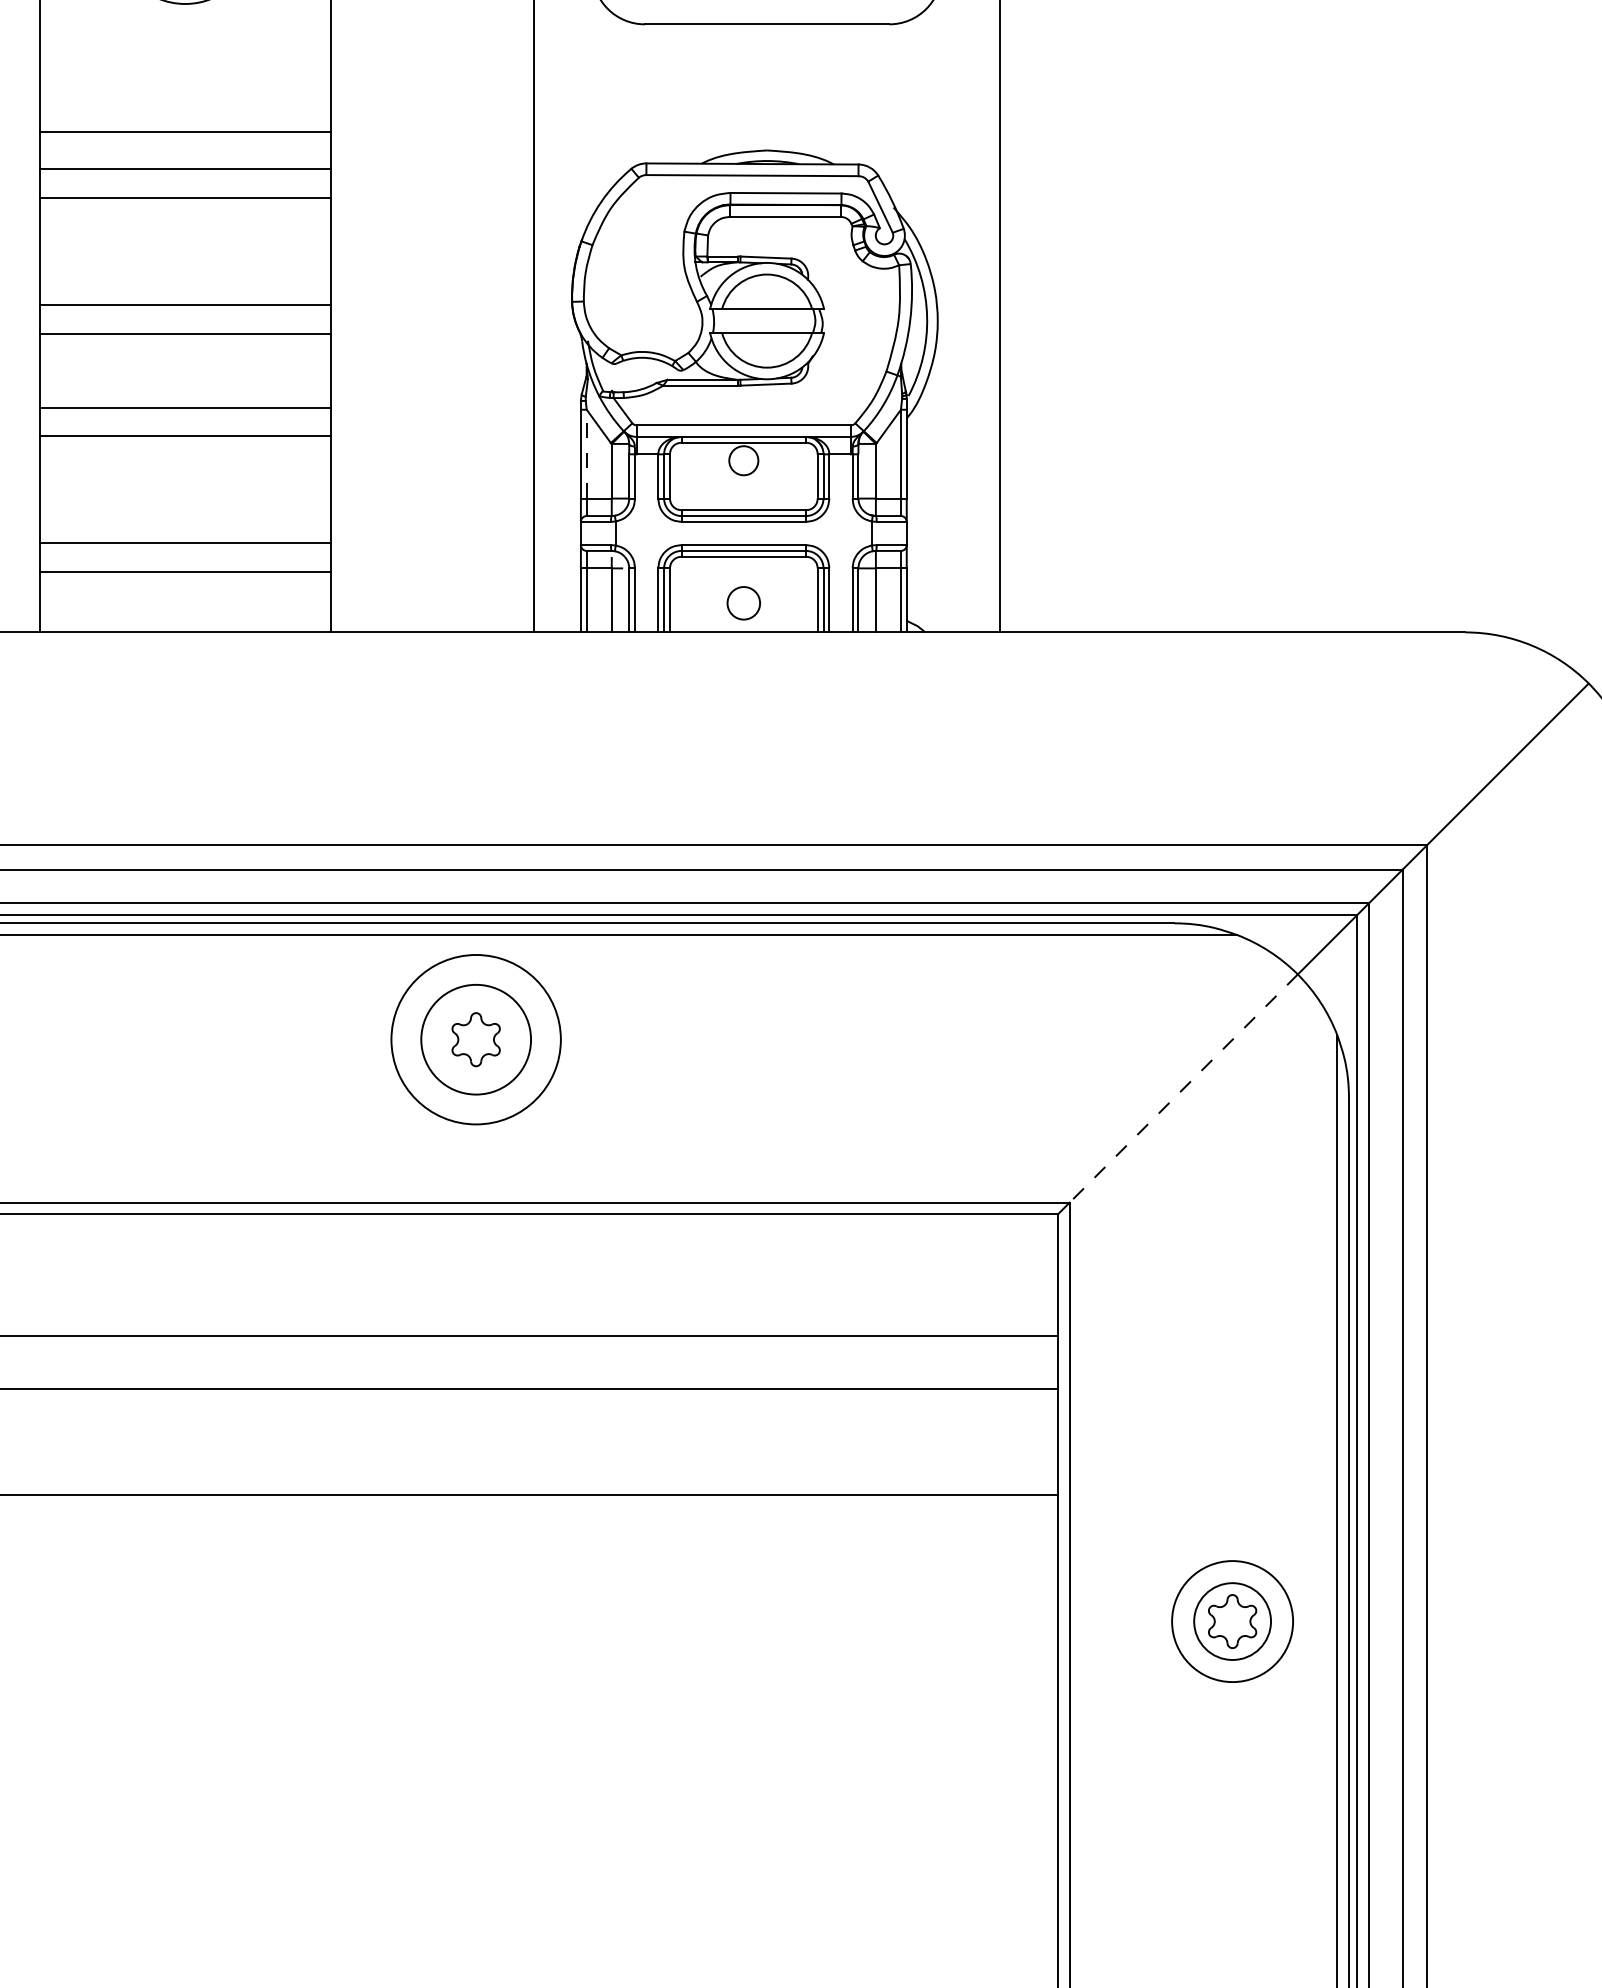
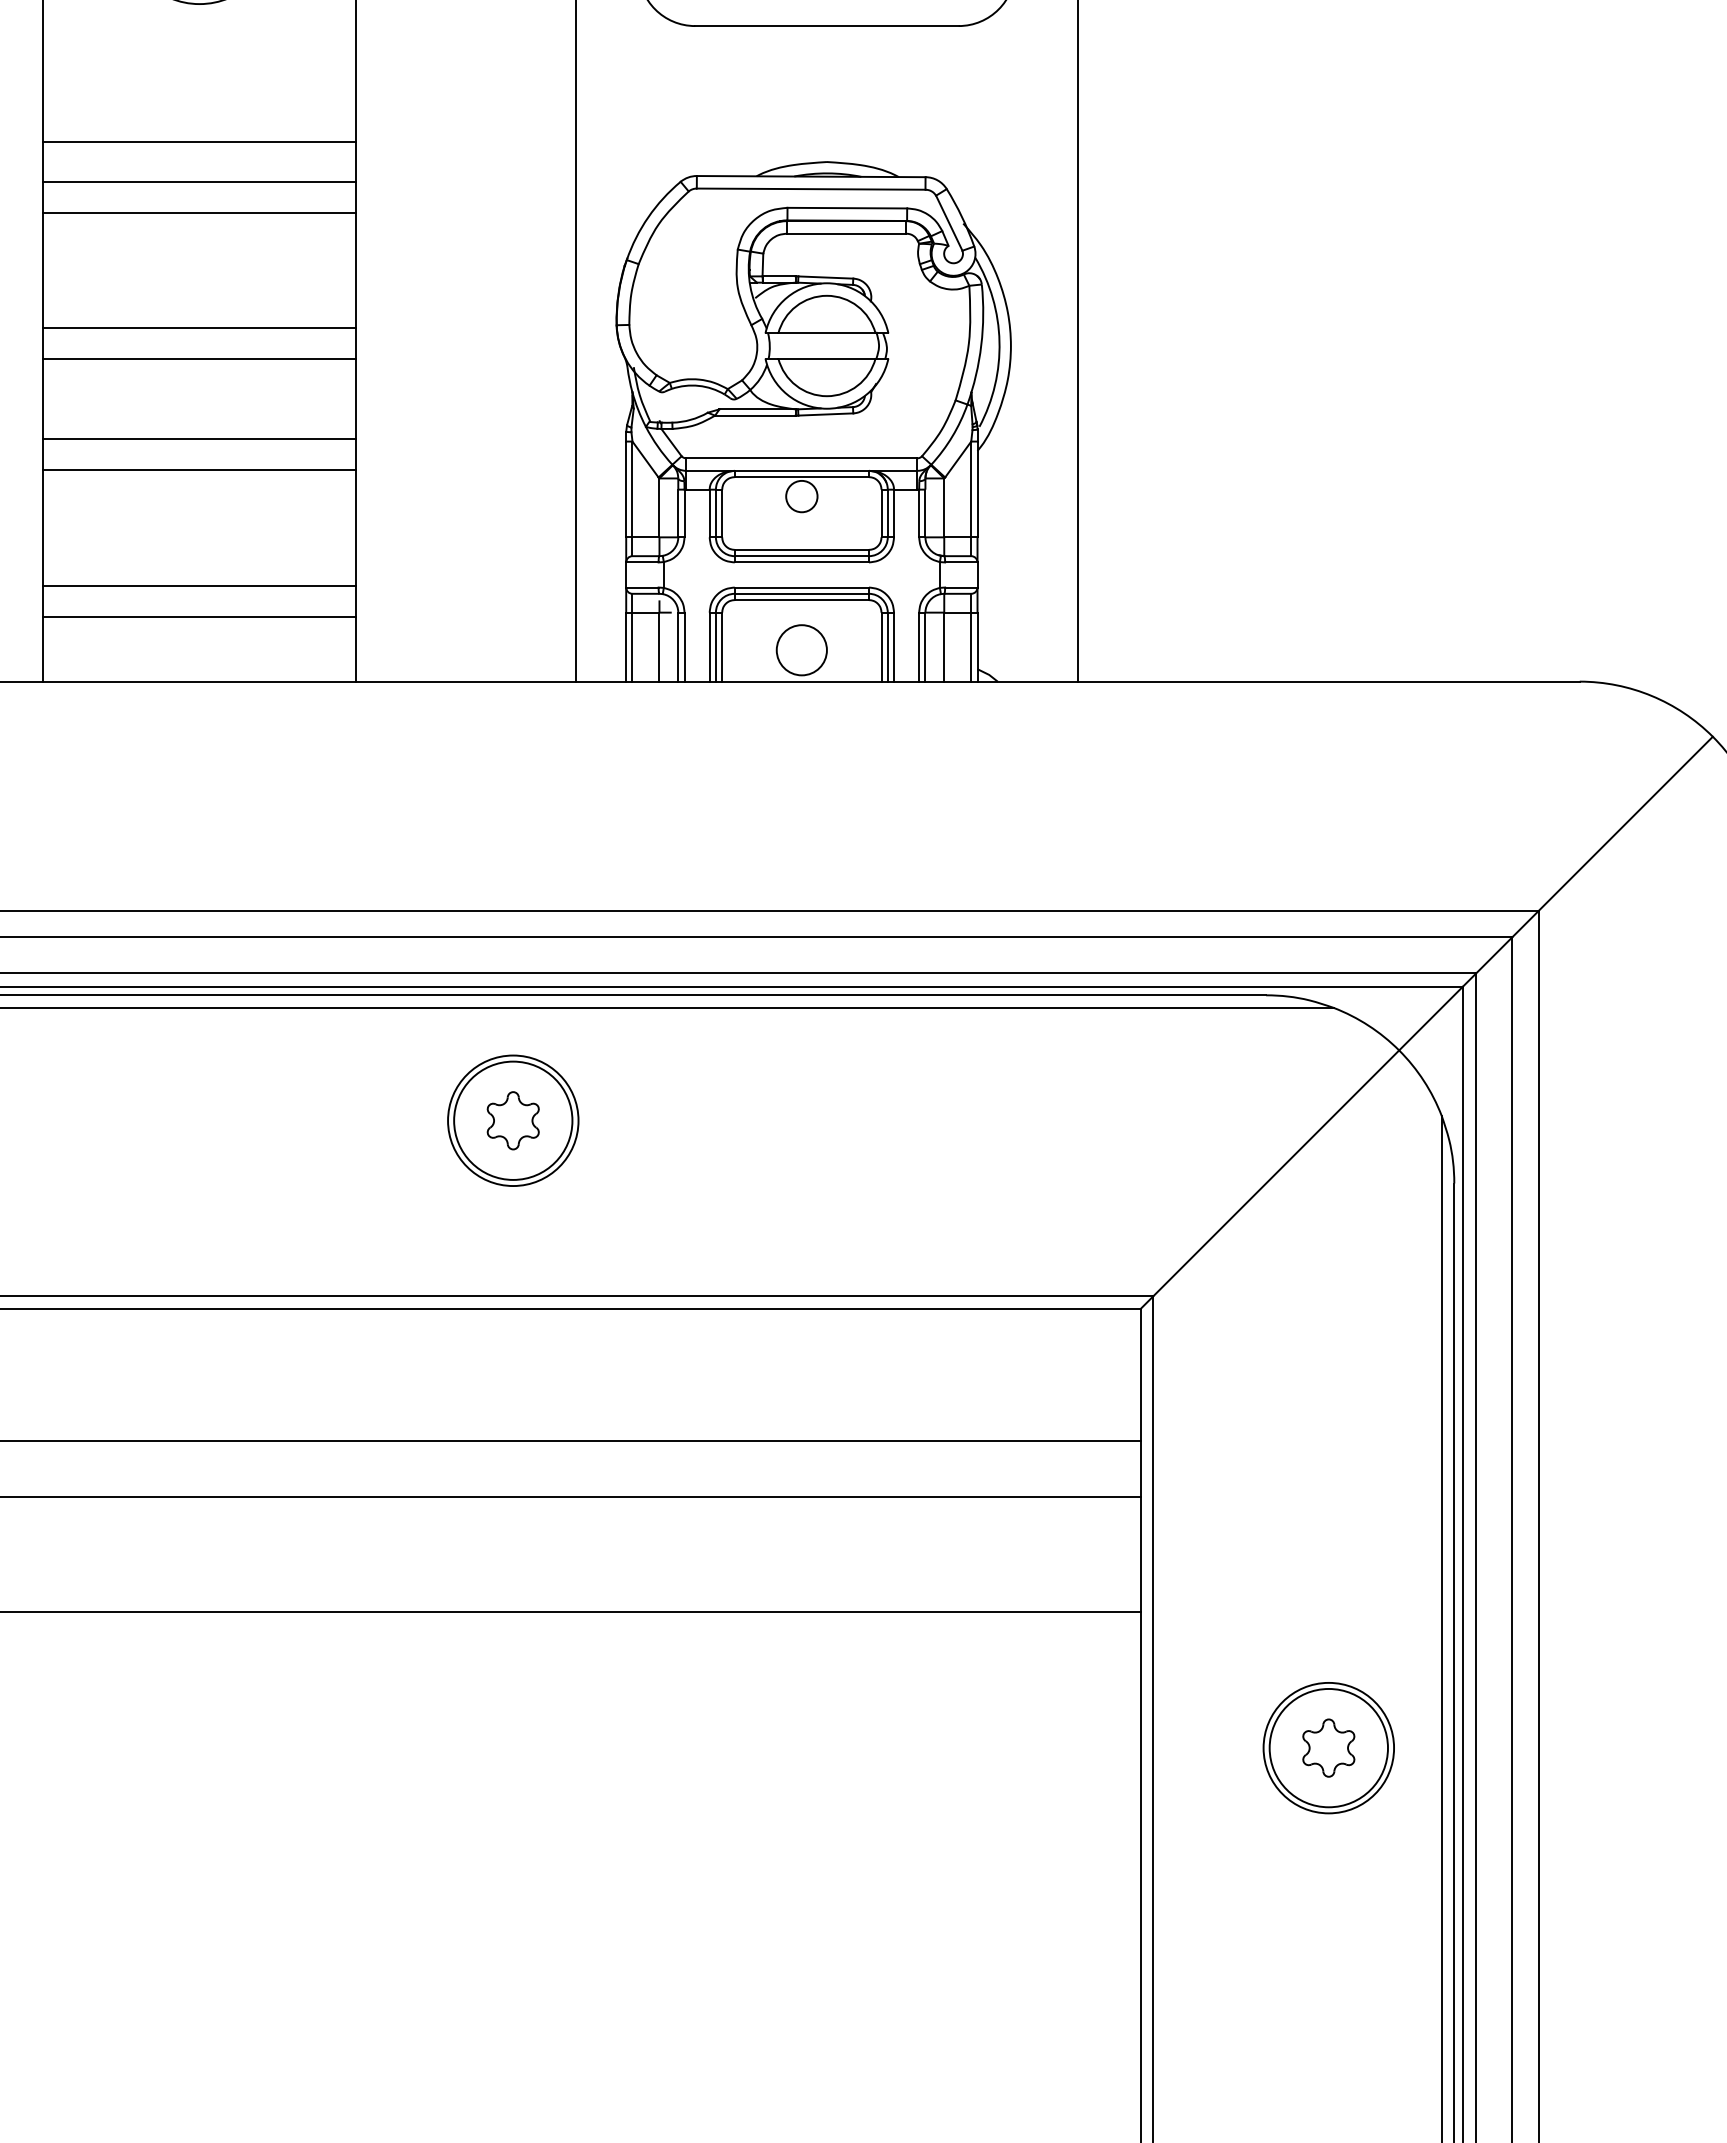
line: (586, 454) -> (632, 489), dashed -> solid
circle: (743, 603) -> (801, 650), size x1.43
circle: (476, 1039) -> (513, 1120), size x0.71
line: (1184, 1088) -> (1276, 1173), dashed -> solid
circle: (1232, 1620) -> (1328, 1747), size x1.43

